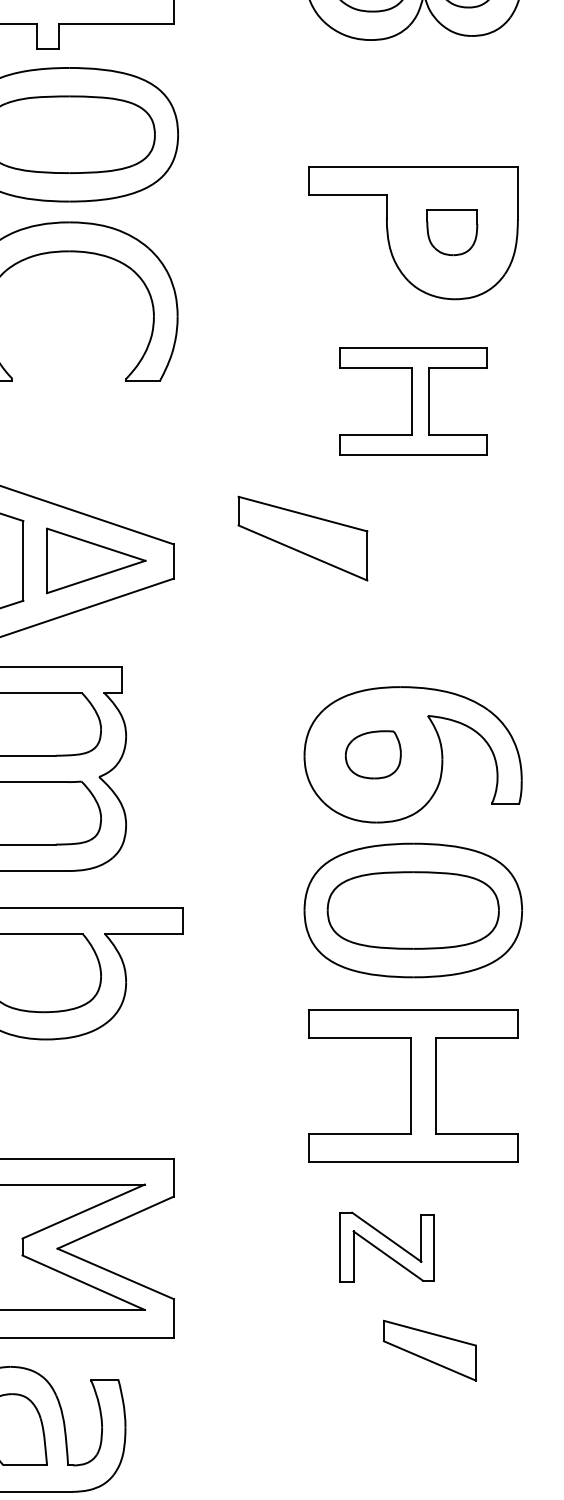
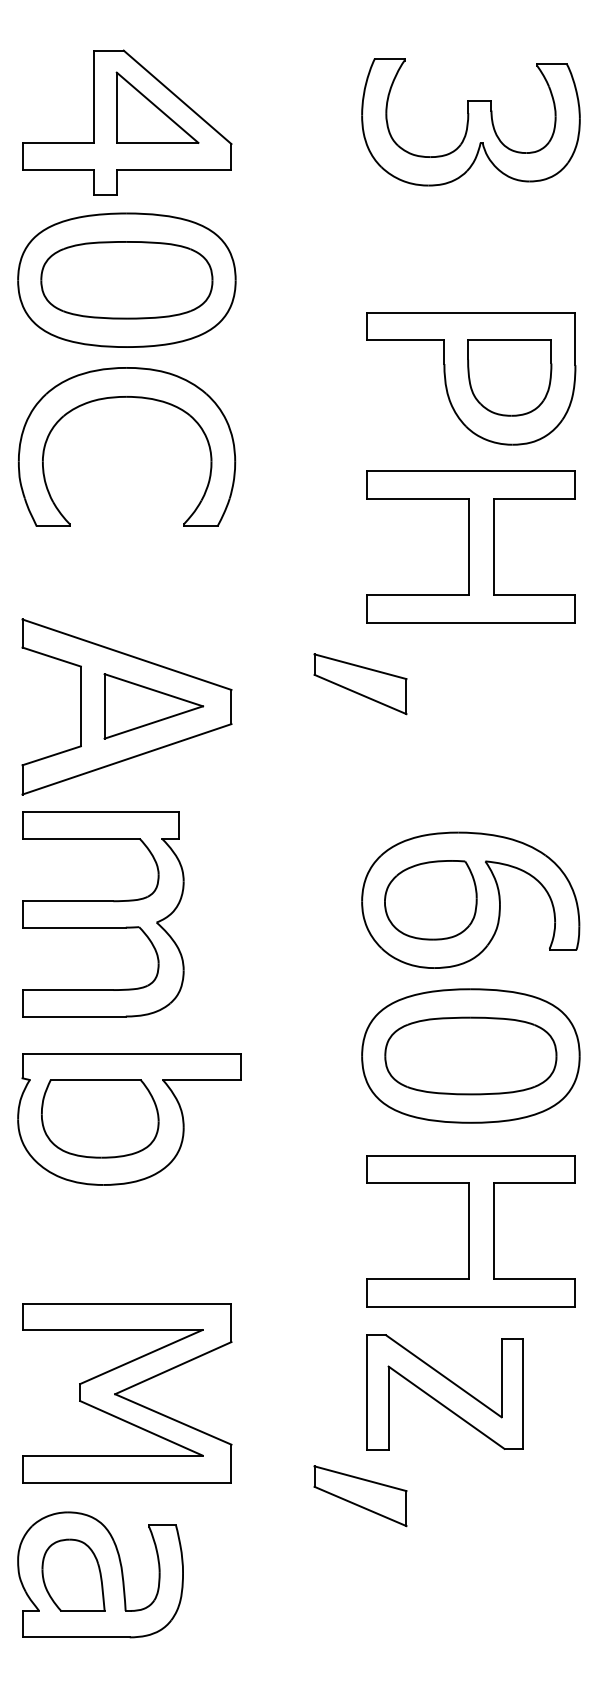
part: (451, 231) -> (509, 377), size x1.67
part: (412, 400) -> (470, 546), size x1.43
part: (302, 538) -> (360, 684), size x0.71
part: (372, 754) -> (430, 900), size x1.67
part: (386, 1246) -> (444, 1392), size x1.67
part: (429, 1350) -> (360, 1496), moved

